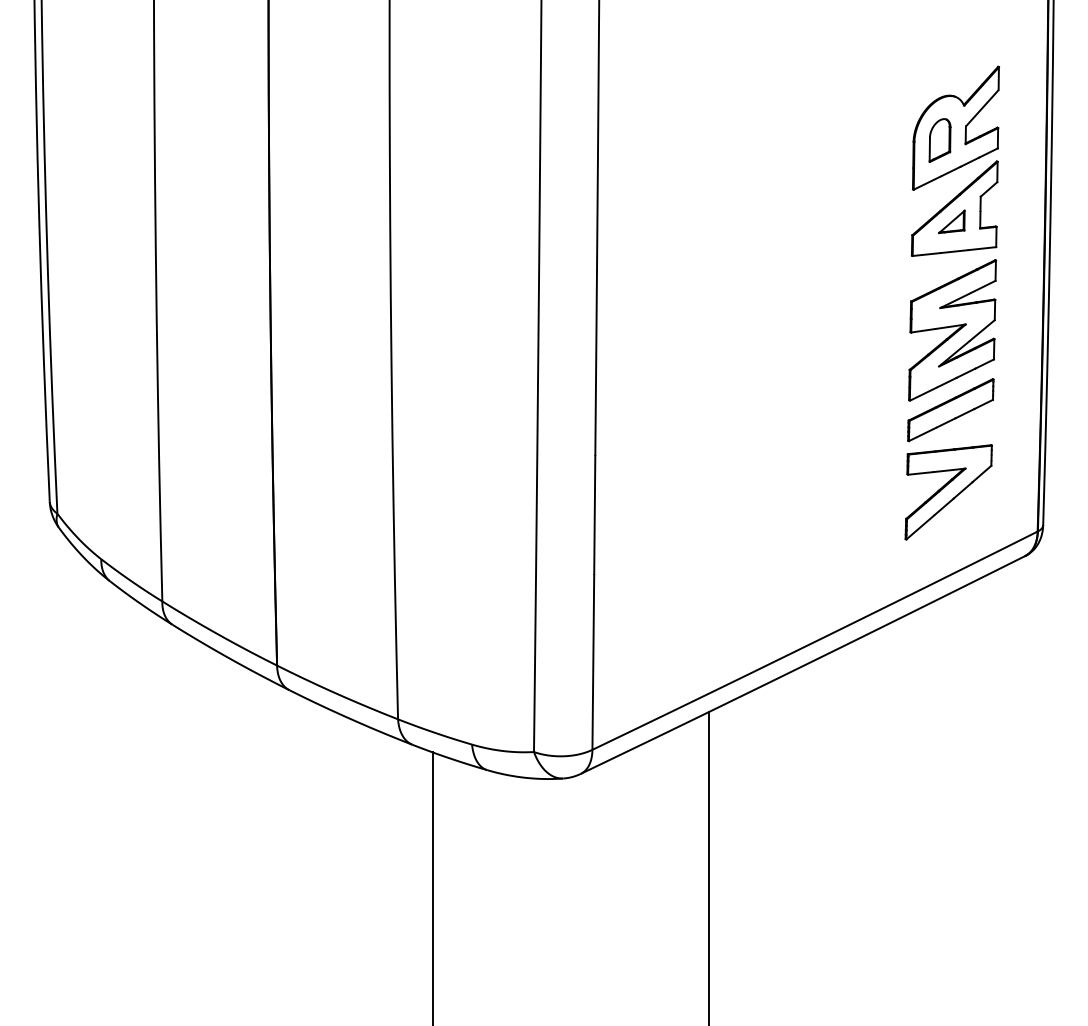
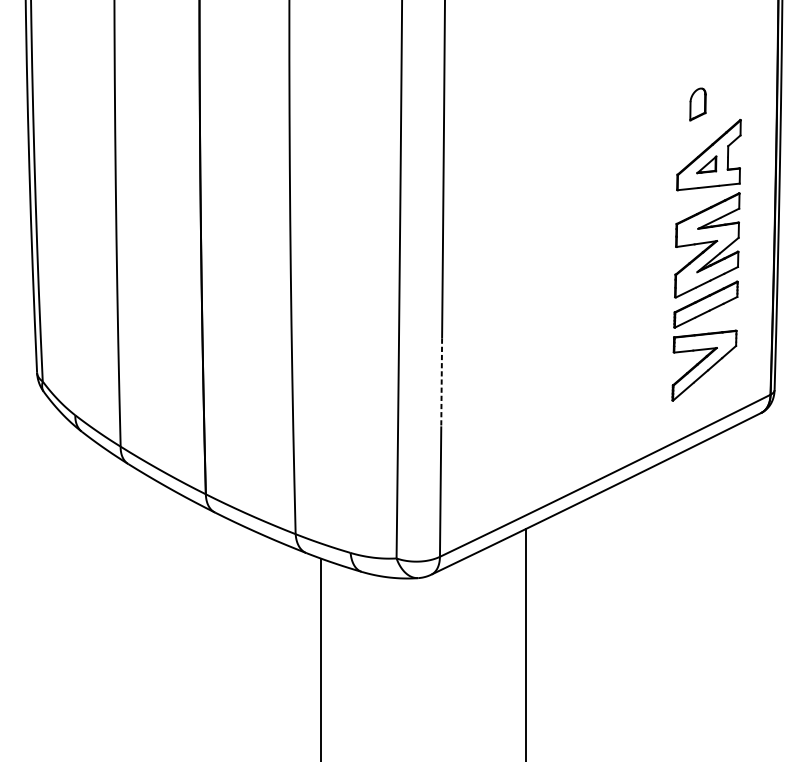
part: (955, 127) -> (709, 94), removed
line: (594, 515) -> (441, 382), solid -> dashed

